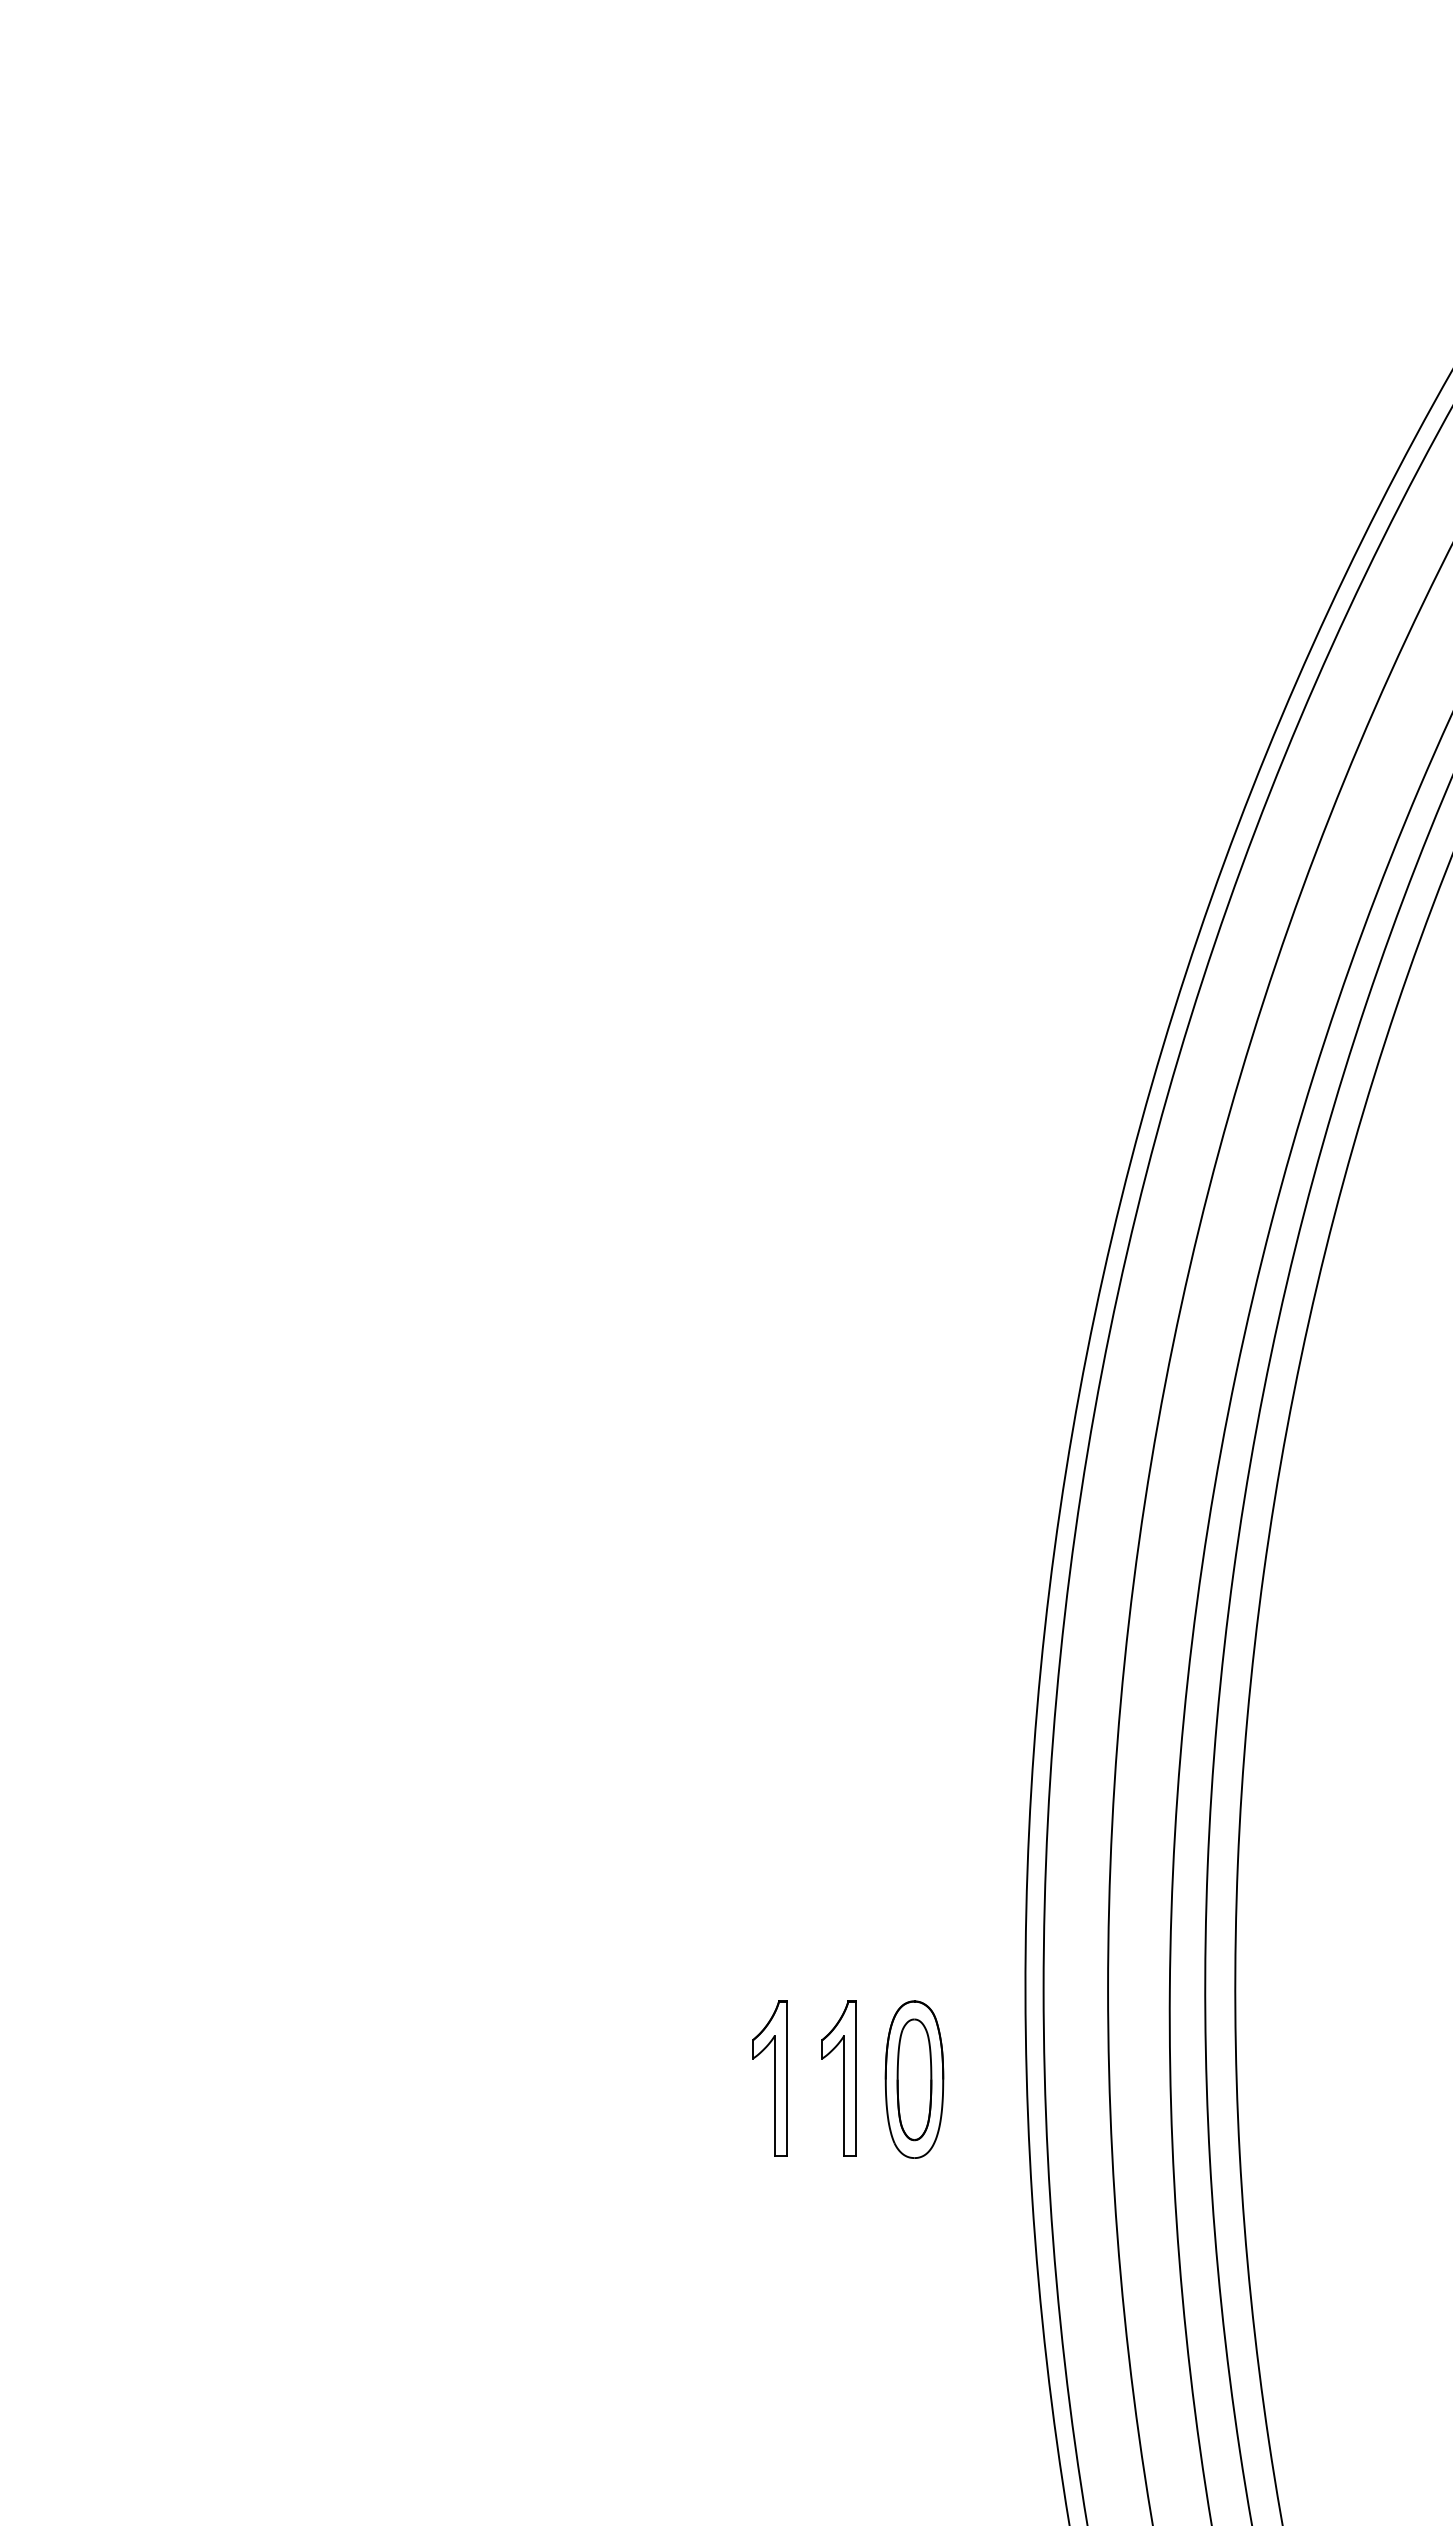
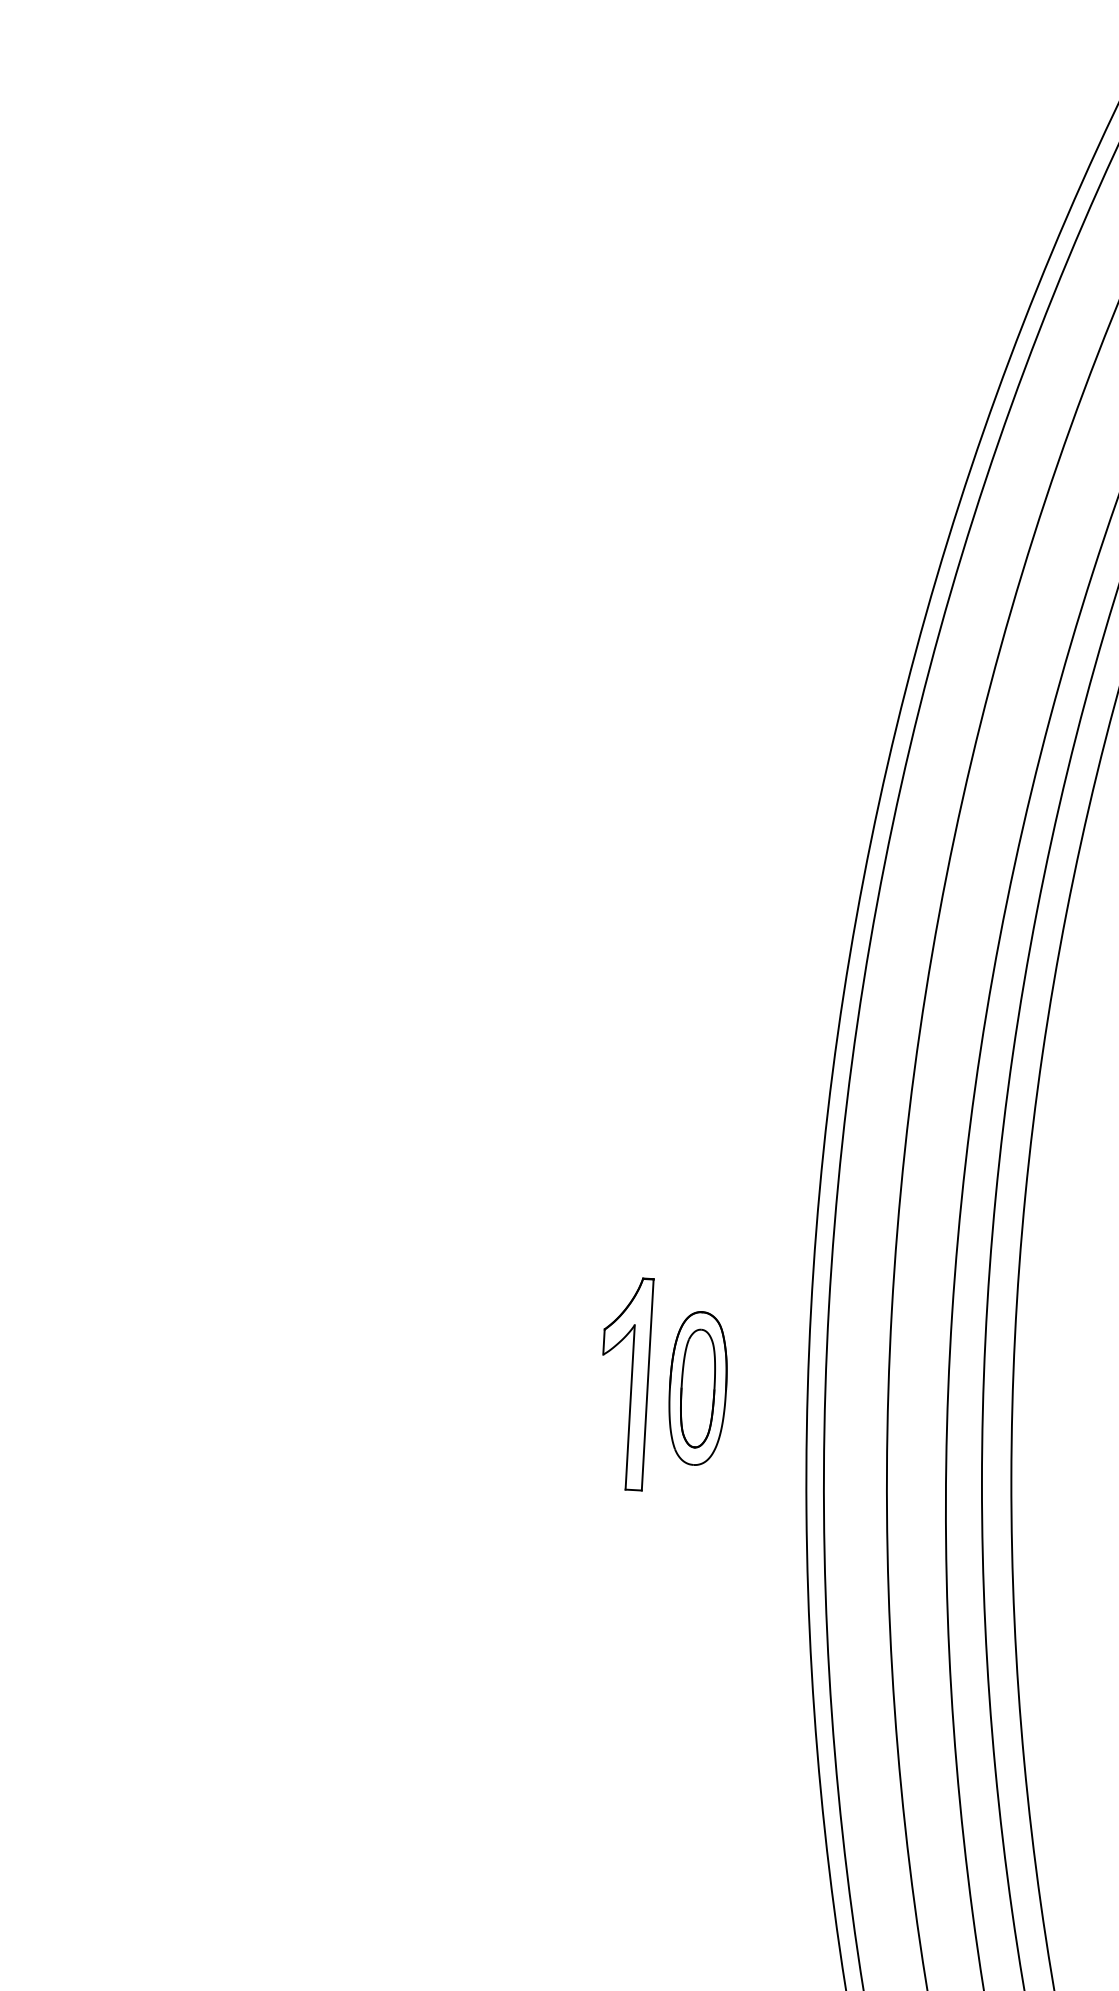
part: (769, 2078) -> (556, 1379), removed
part: (838, 2078) -> (623, 1383), size x1.4

